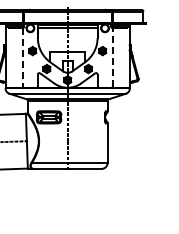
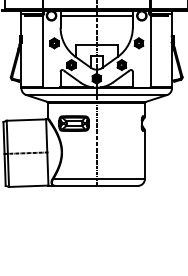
line: (112, 57) -> (150, 51), dashed -> solid
line: (22, 58) -> (41, 52), dashed -> solid

